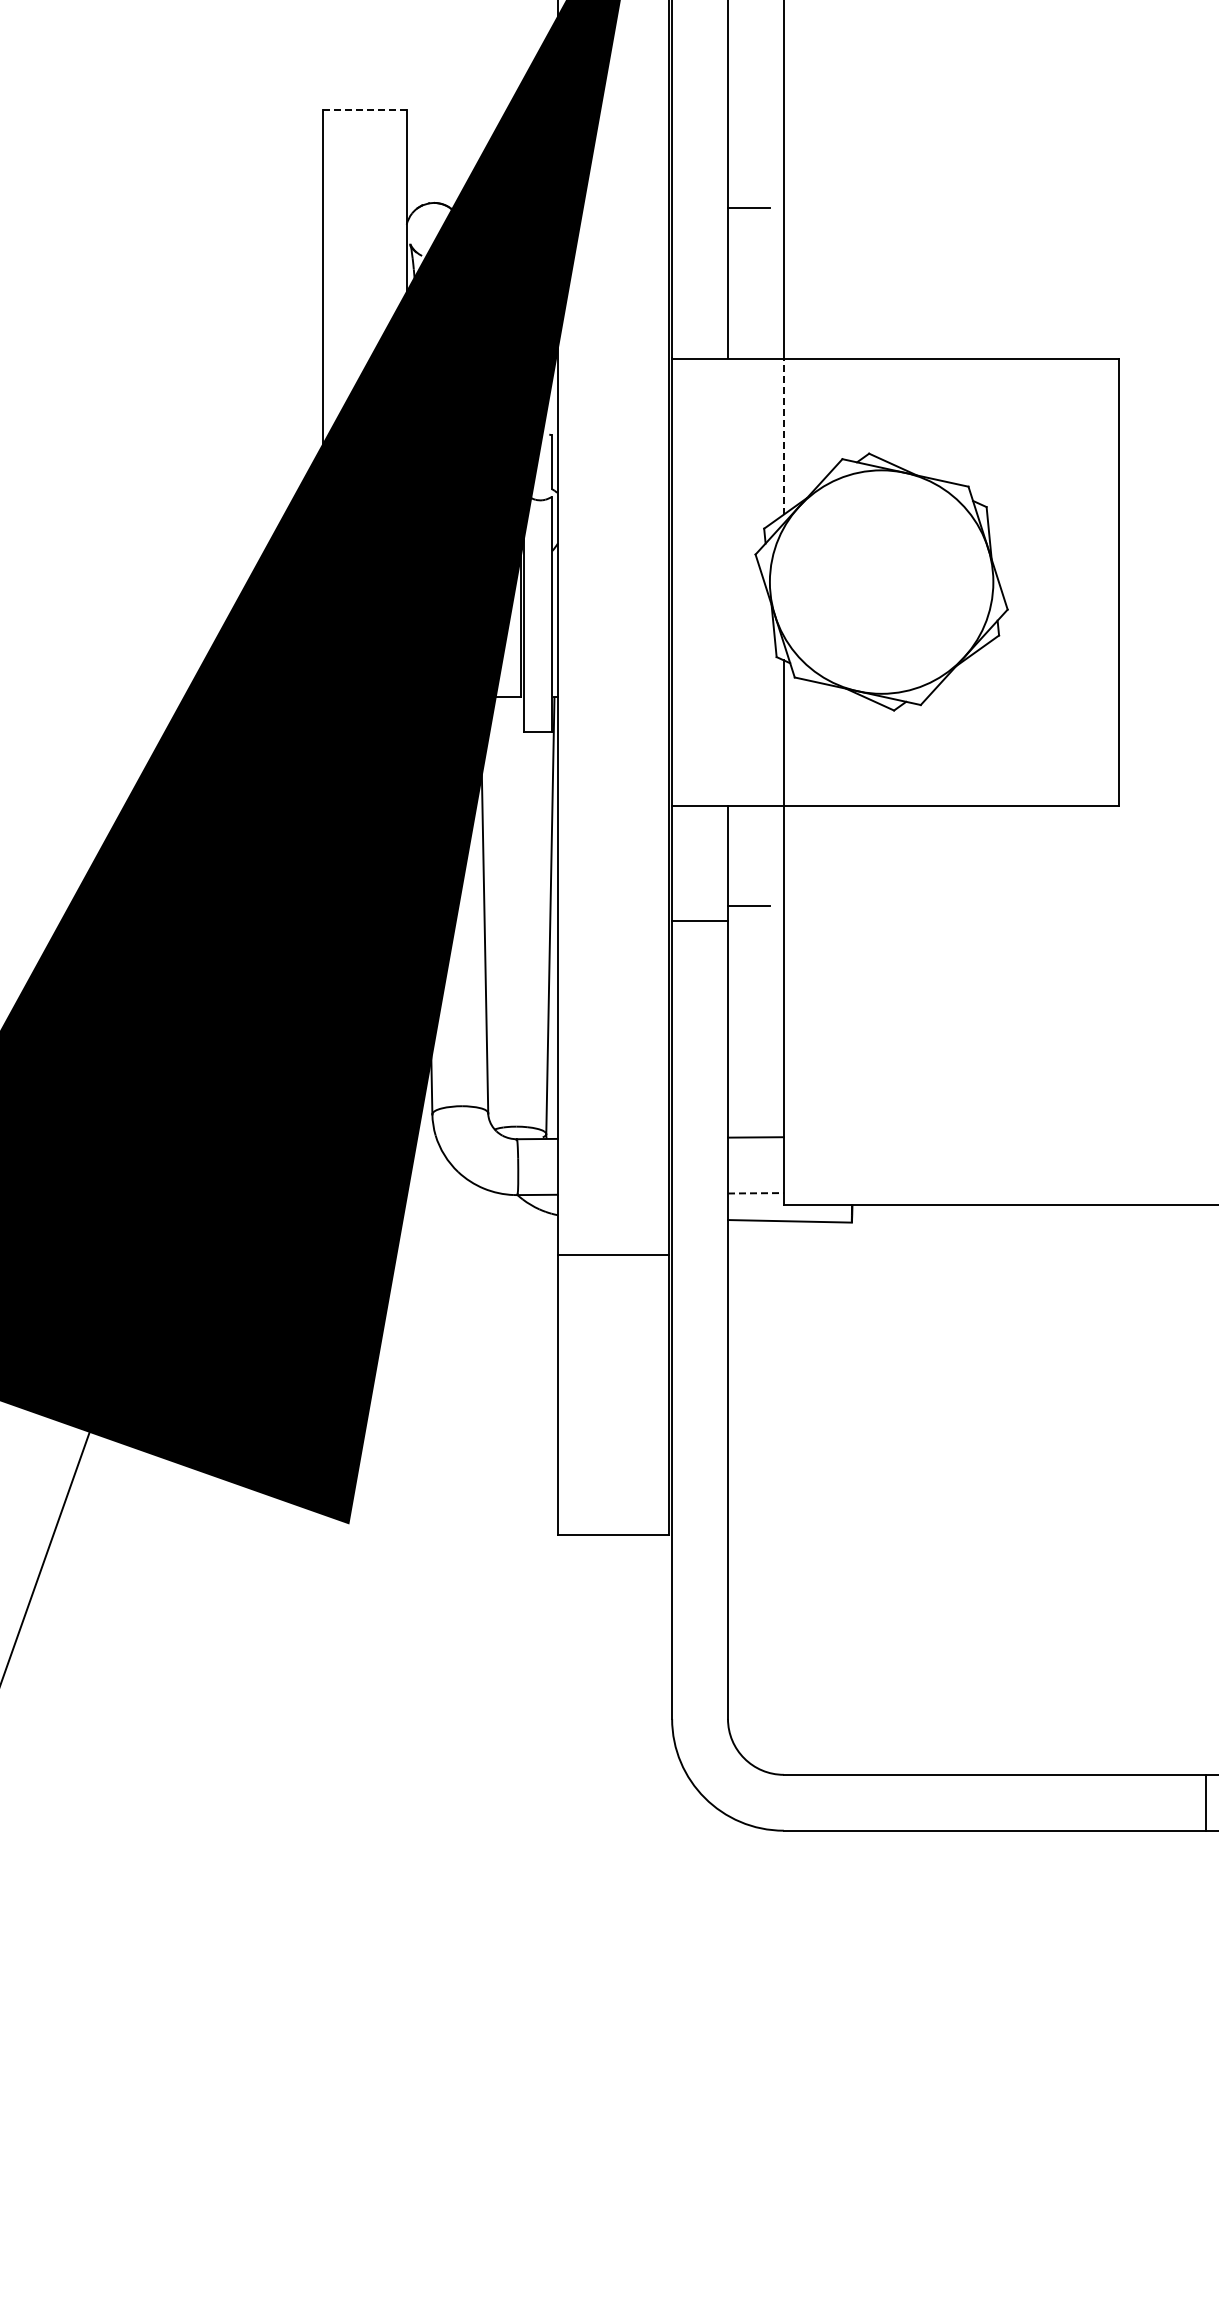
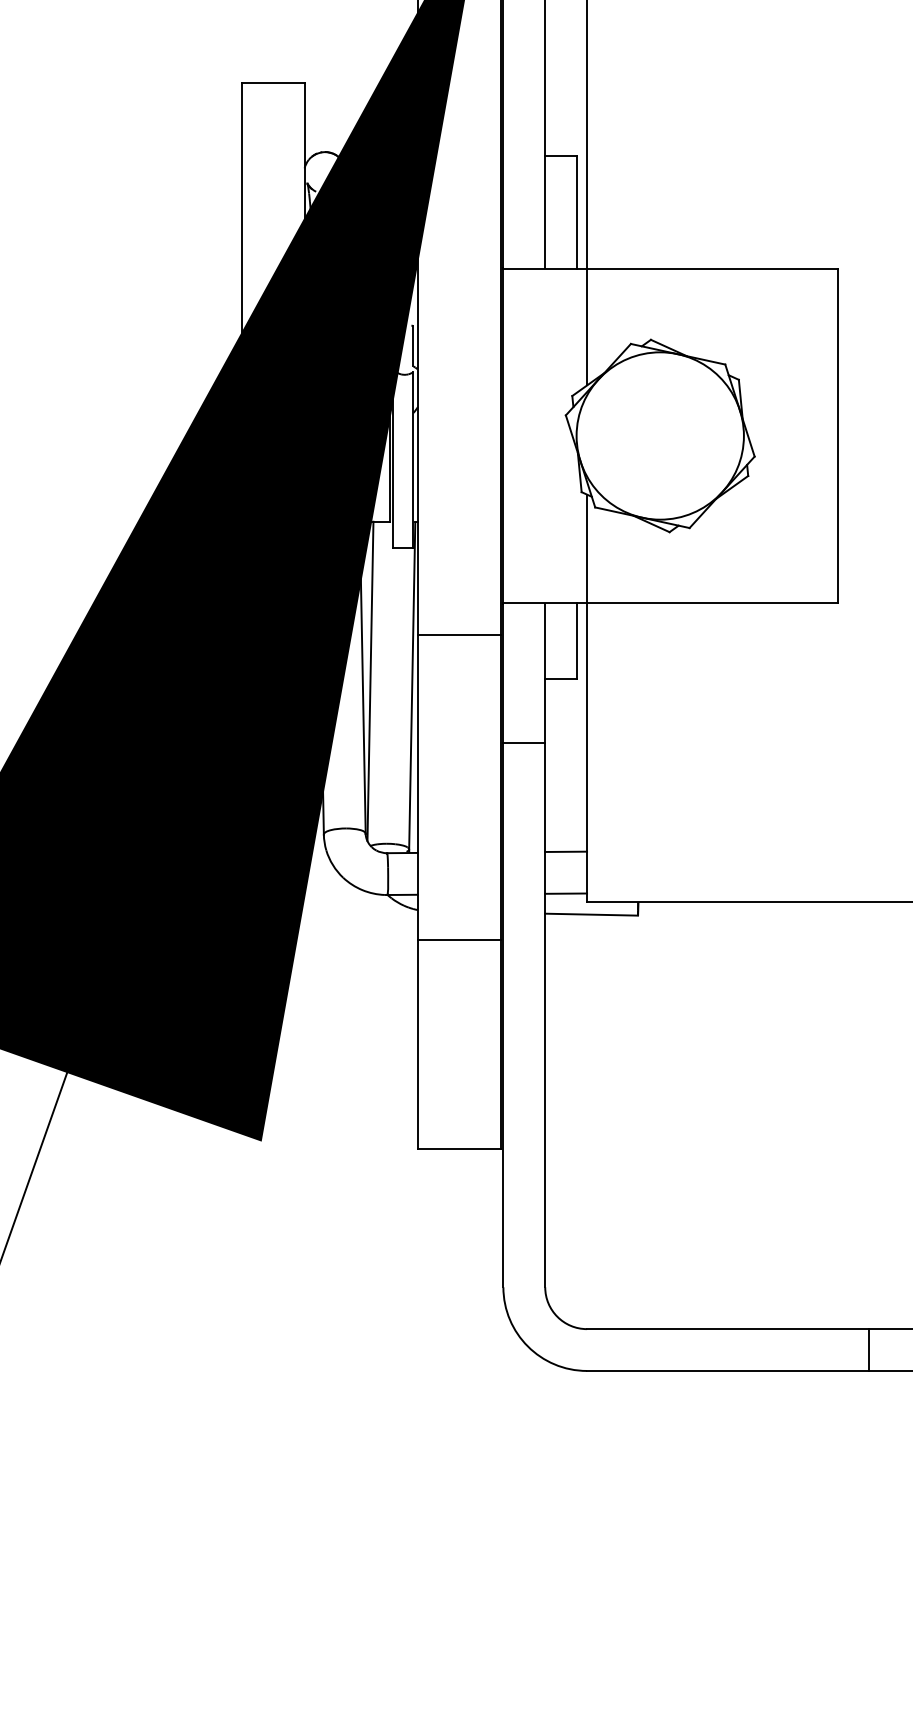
line: (364, 110) -> (273, 82), dashed -> solid
line: (769, 282) -> (576, 211), added
line: (783, 436) -> (586, 326), dashed -> solid
line: (613, 847) -> (459, 634), added
line: (769, 855) -> (576, 640), added
line: (494, 909) -> (370, 681), added
line: (700, 920) -> (524, 743), moved
line: (755, 1193) -> (565, 893), dashed -> solid
line: (1205, 1802) -> (869, 1349), moved

